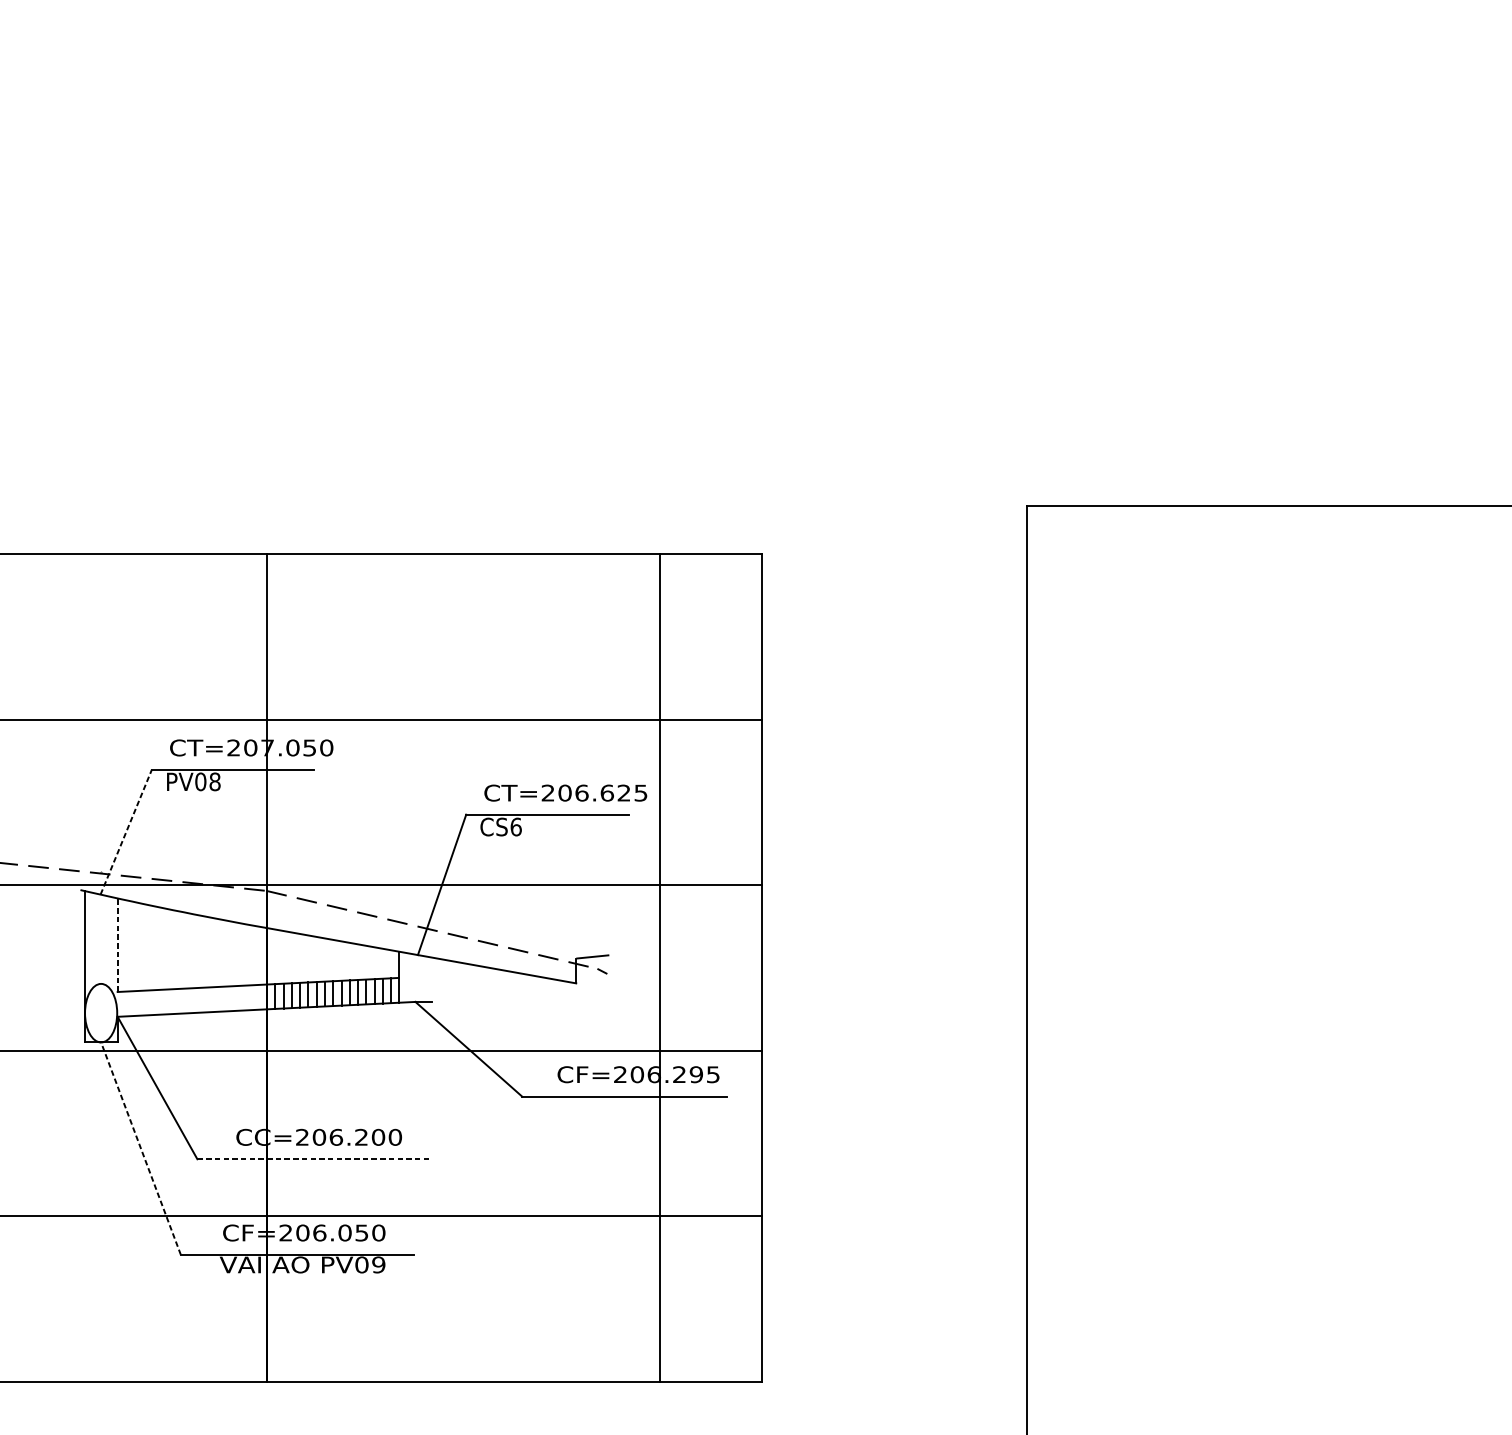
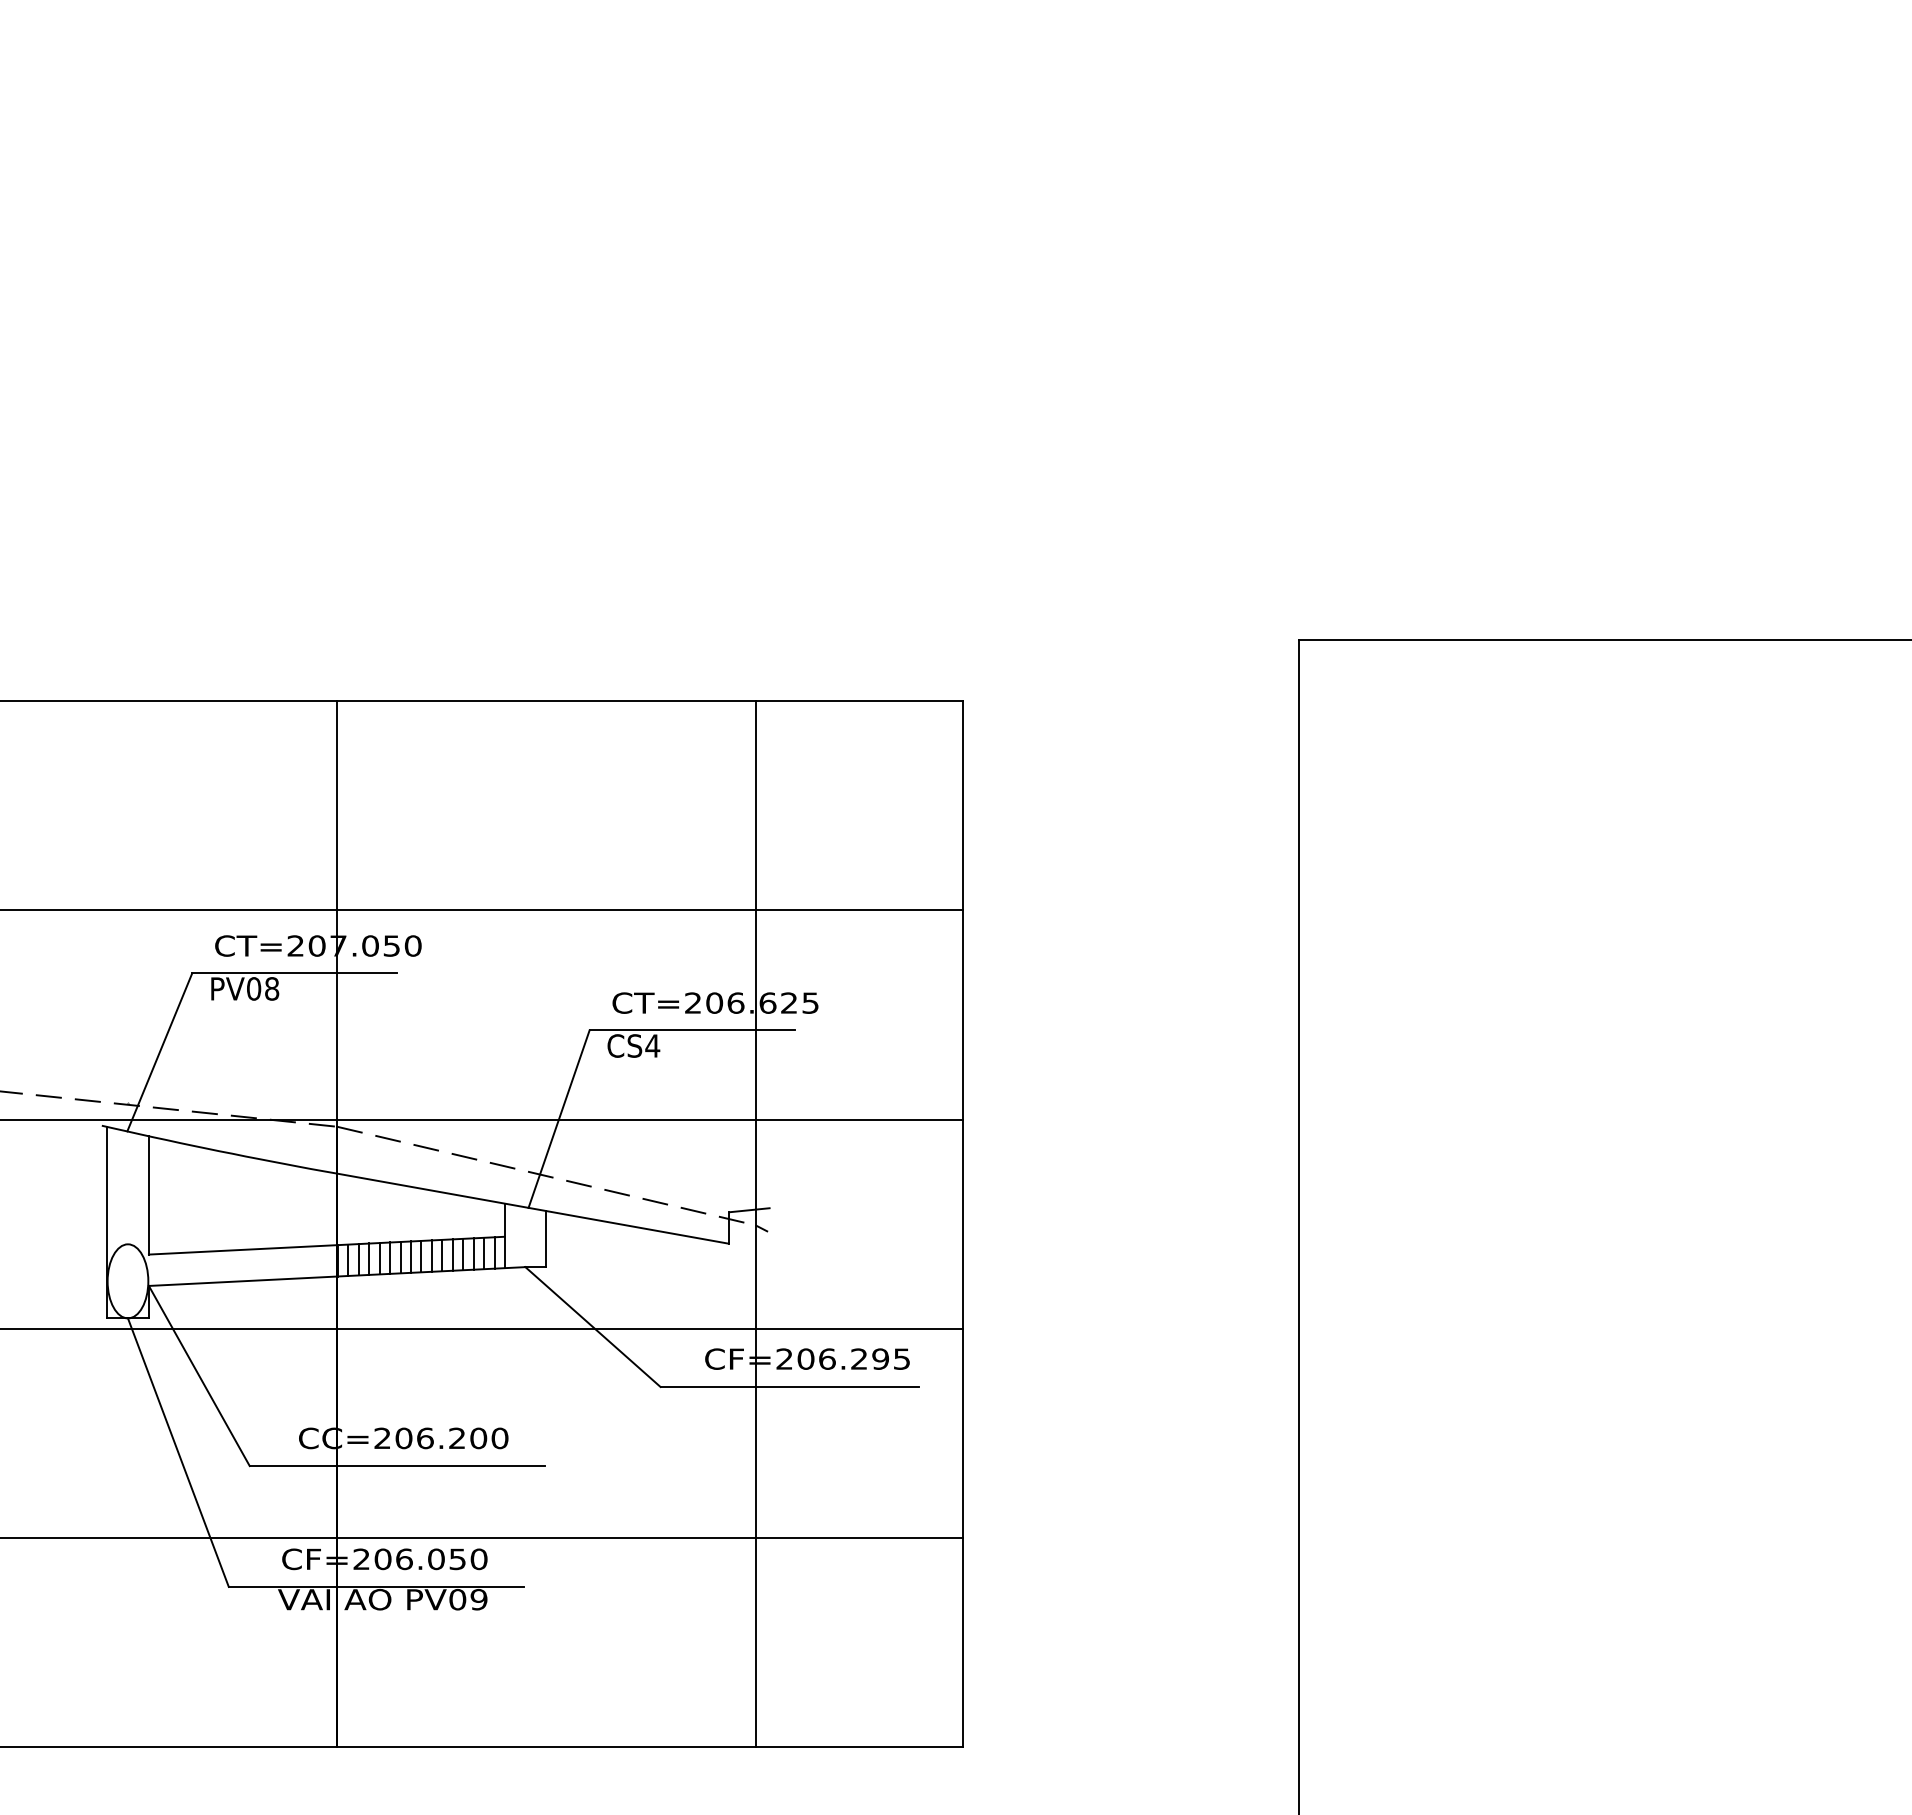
text: (515, 826) -> (652, 1045), CS6 -> CS4
line: (126, 831) -> (159, 1051), dashed -> solid
line: (117, 944) -> (148, 1194), dashed -> solid
line: (659, 968) -> (755, 1224), moved
line: (432, 980) -> (546, 1239), added
line: (141, 1148) -> (178, 1452), dashed -> solid
line: (314, 1159) -> (397, 1466), dashed -> solid

